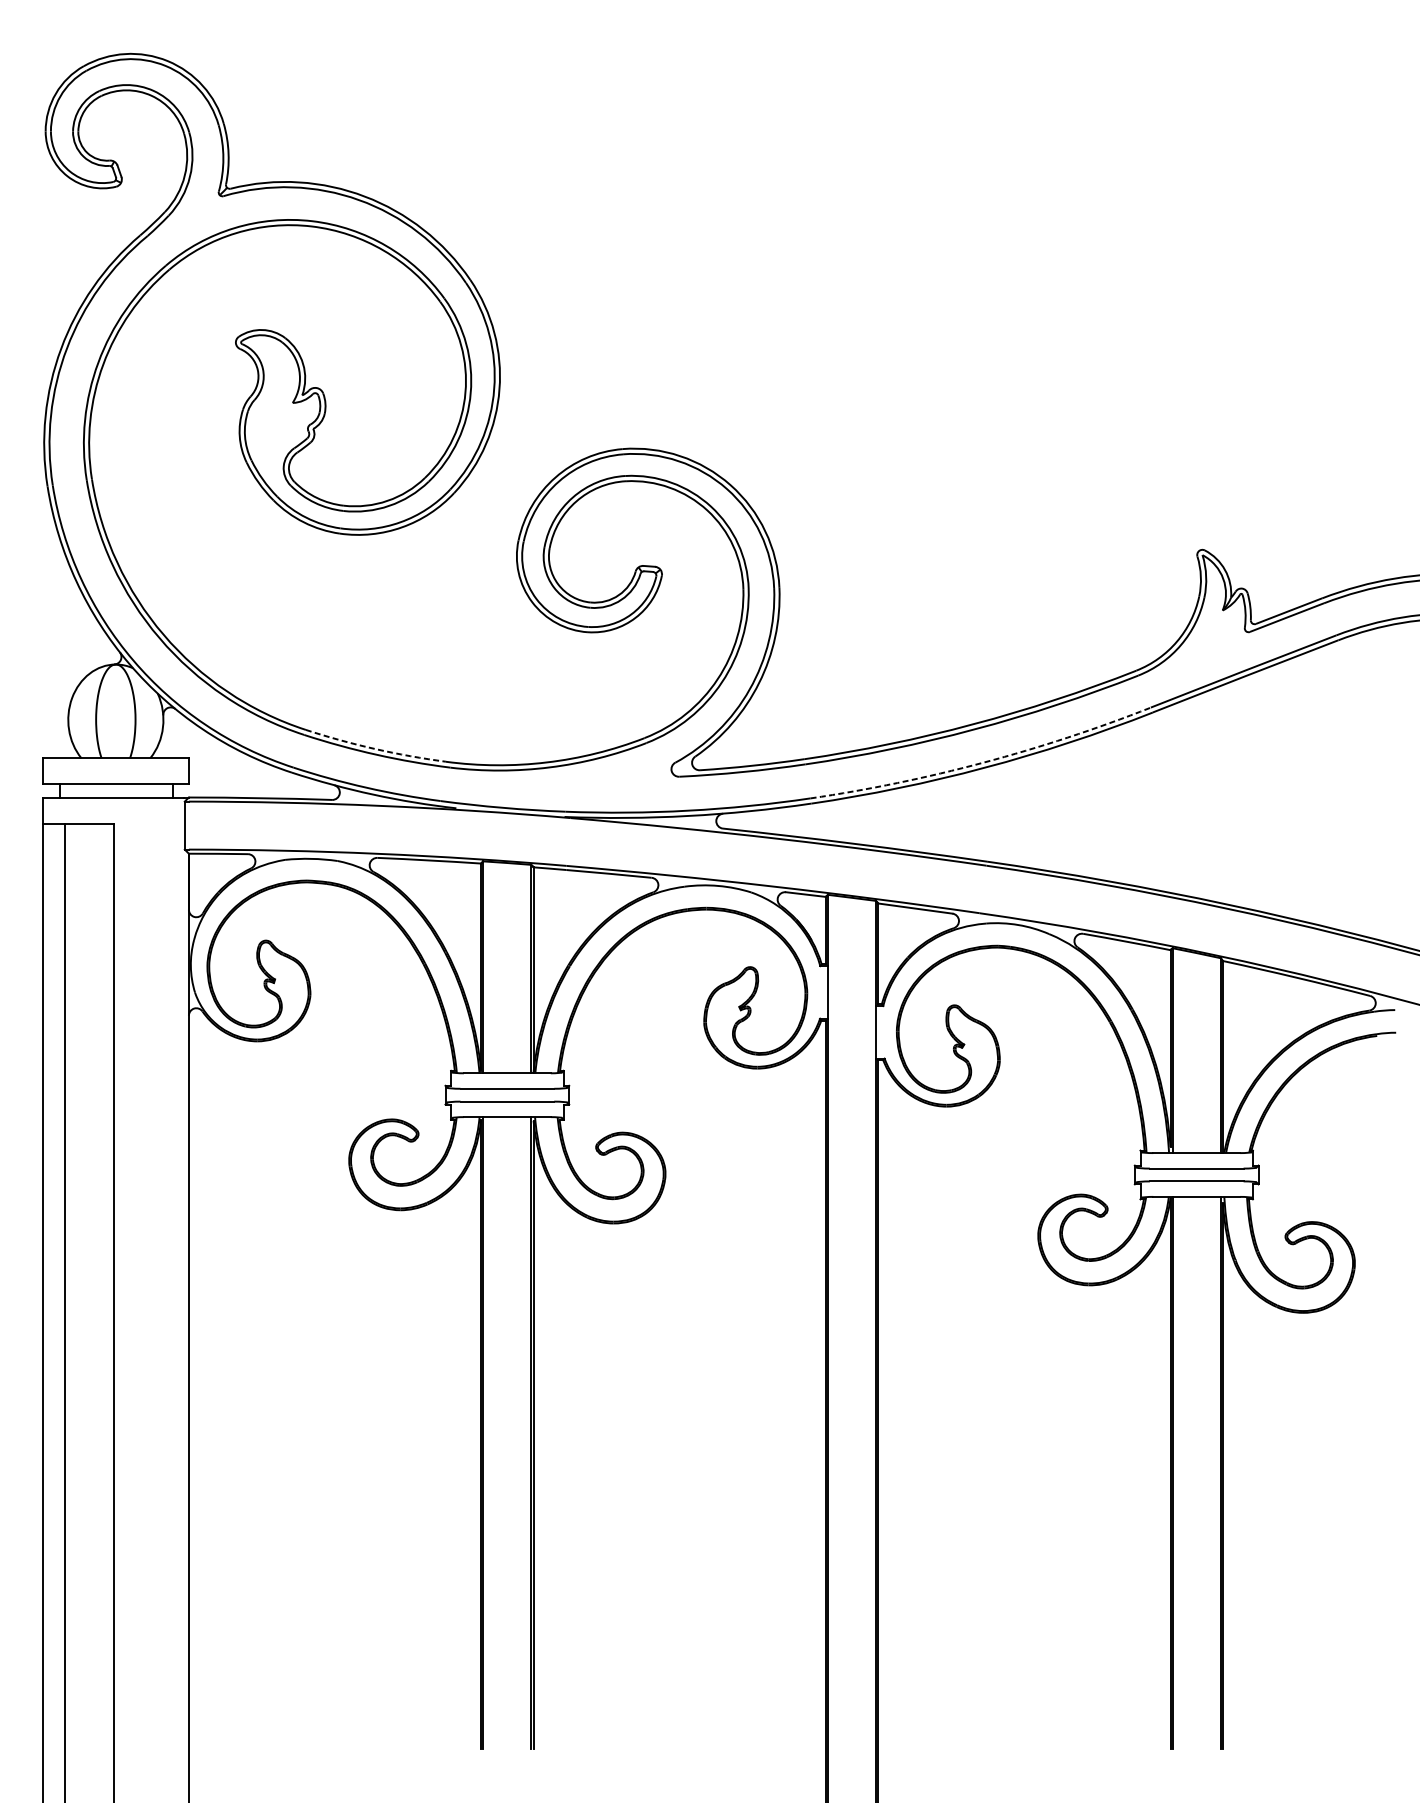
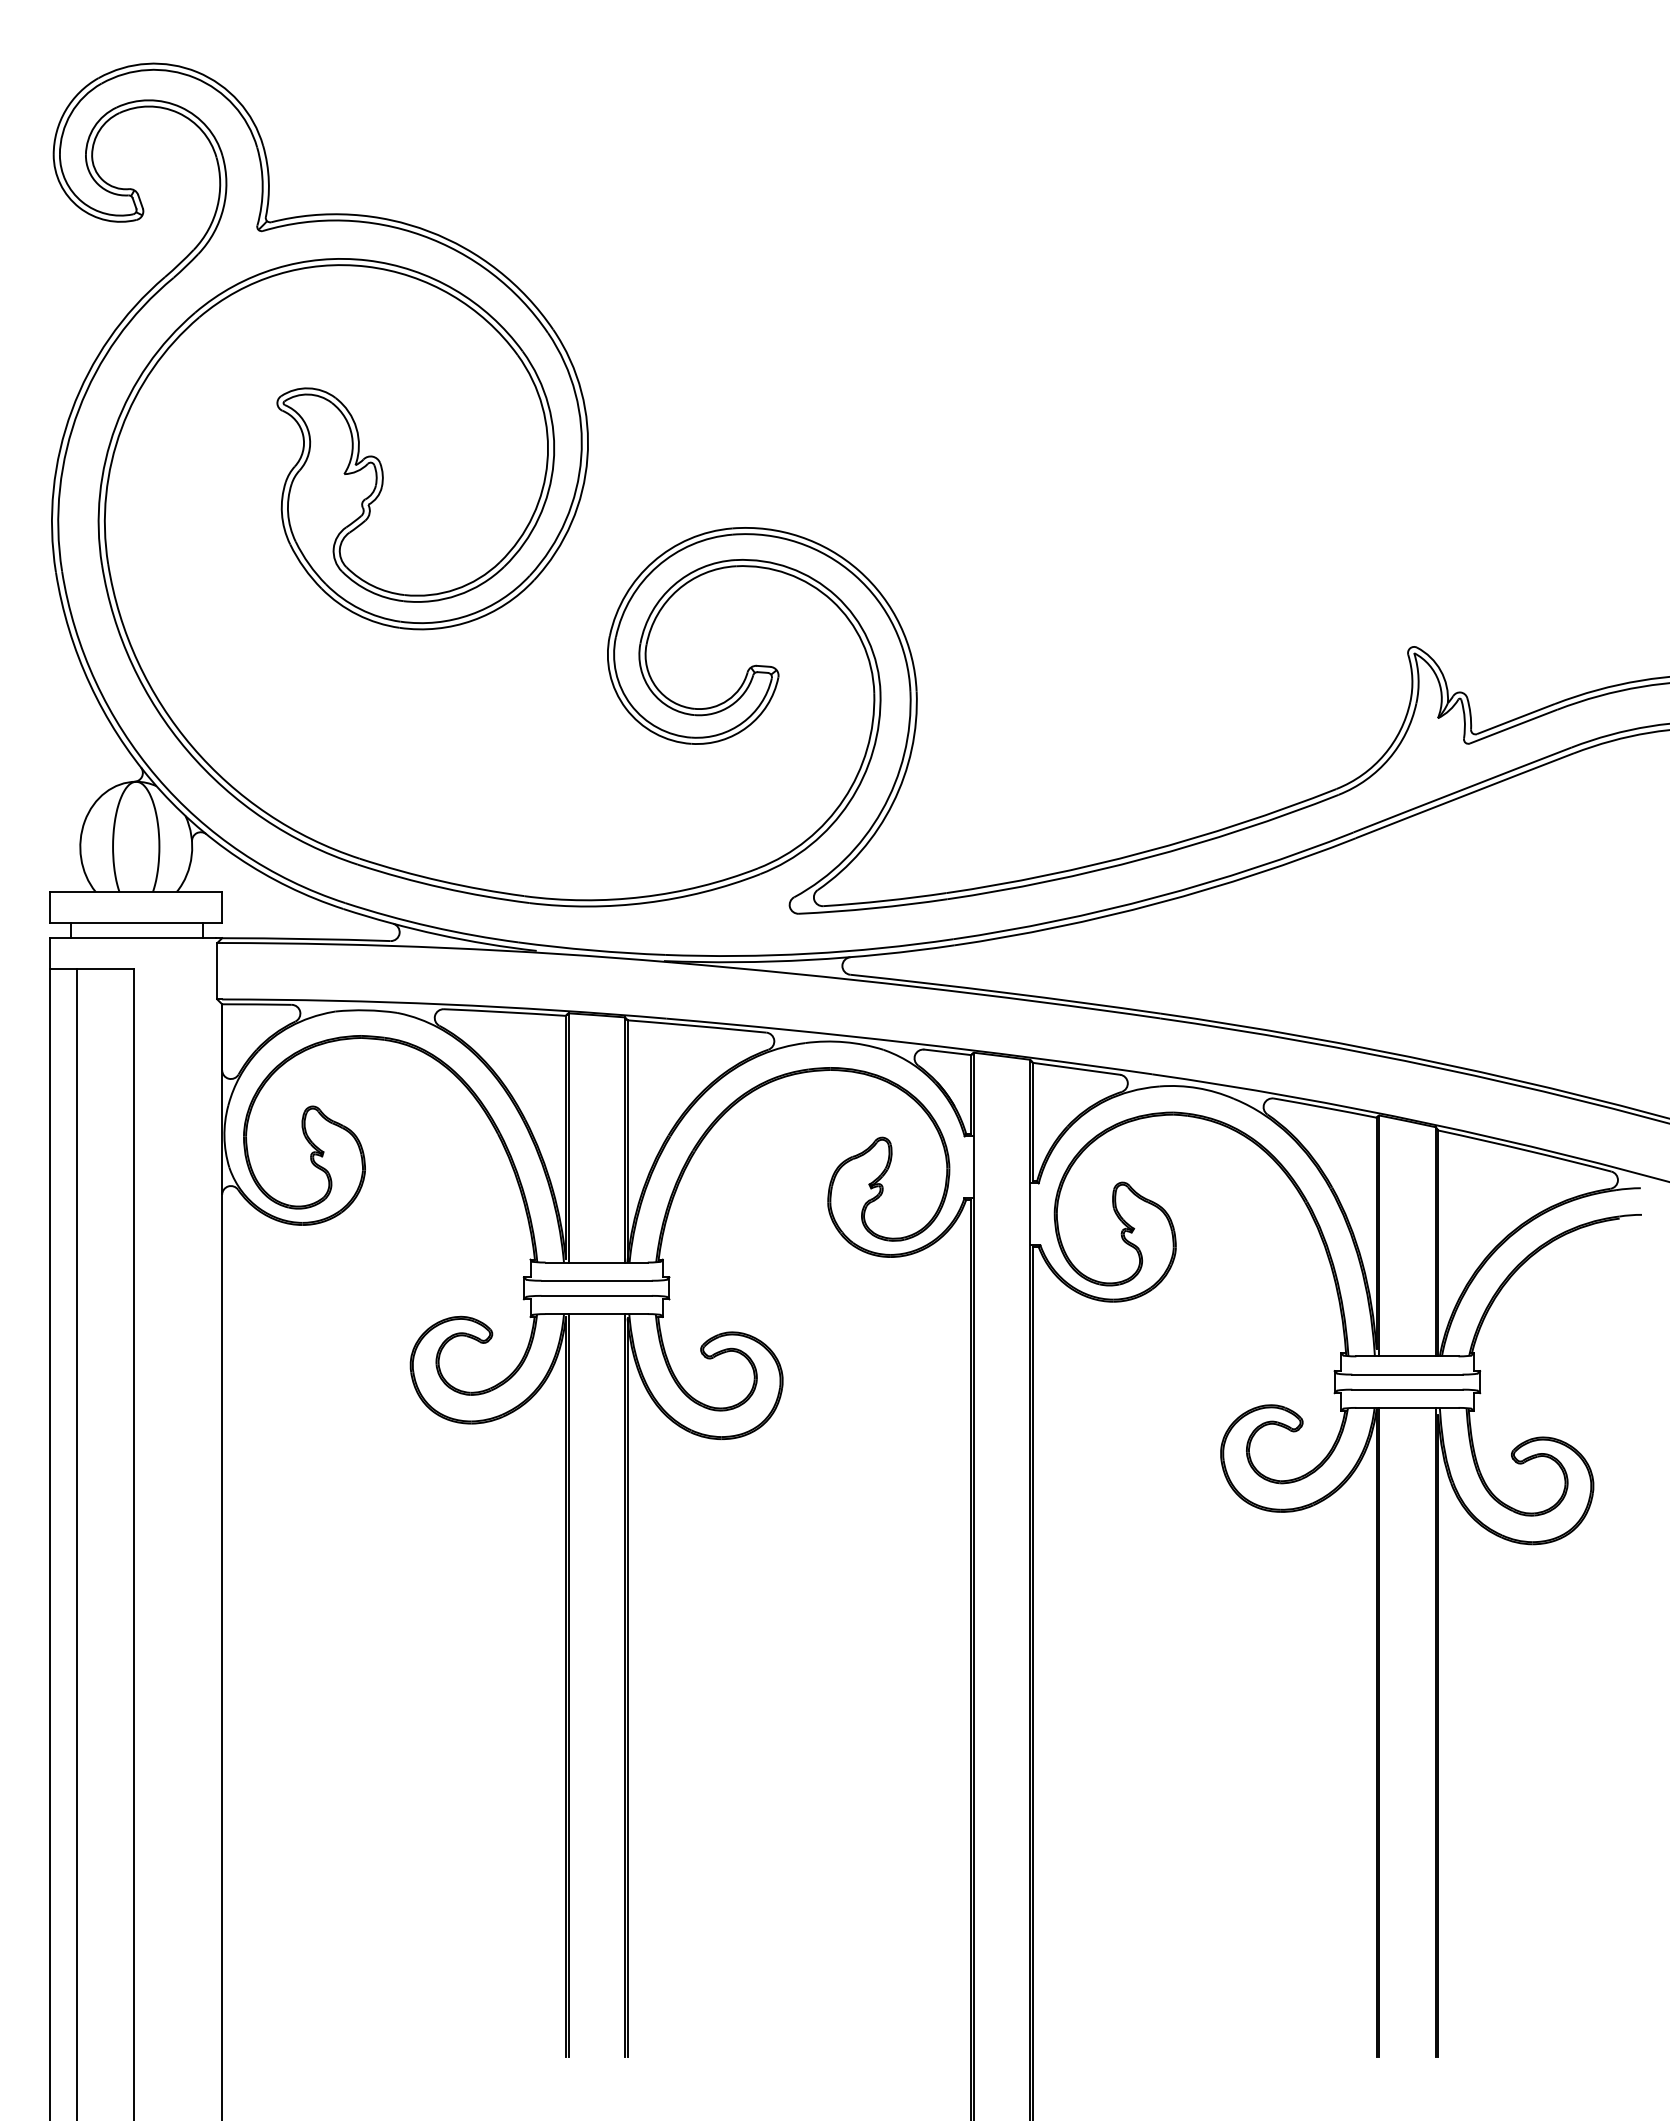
arc: (375, 749) -> (441, 881), dashed -> solid
arc: (983, 762) -> (1156, 897), dashed -> solid

